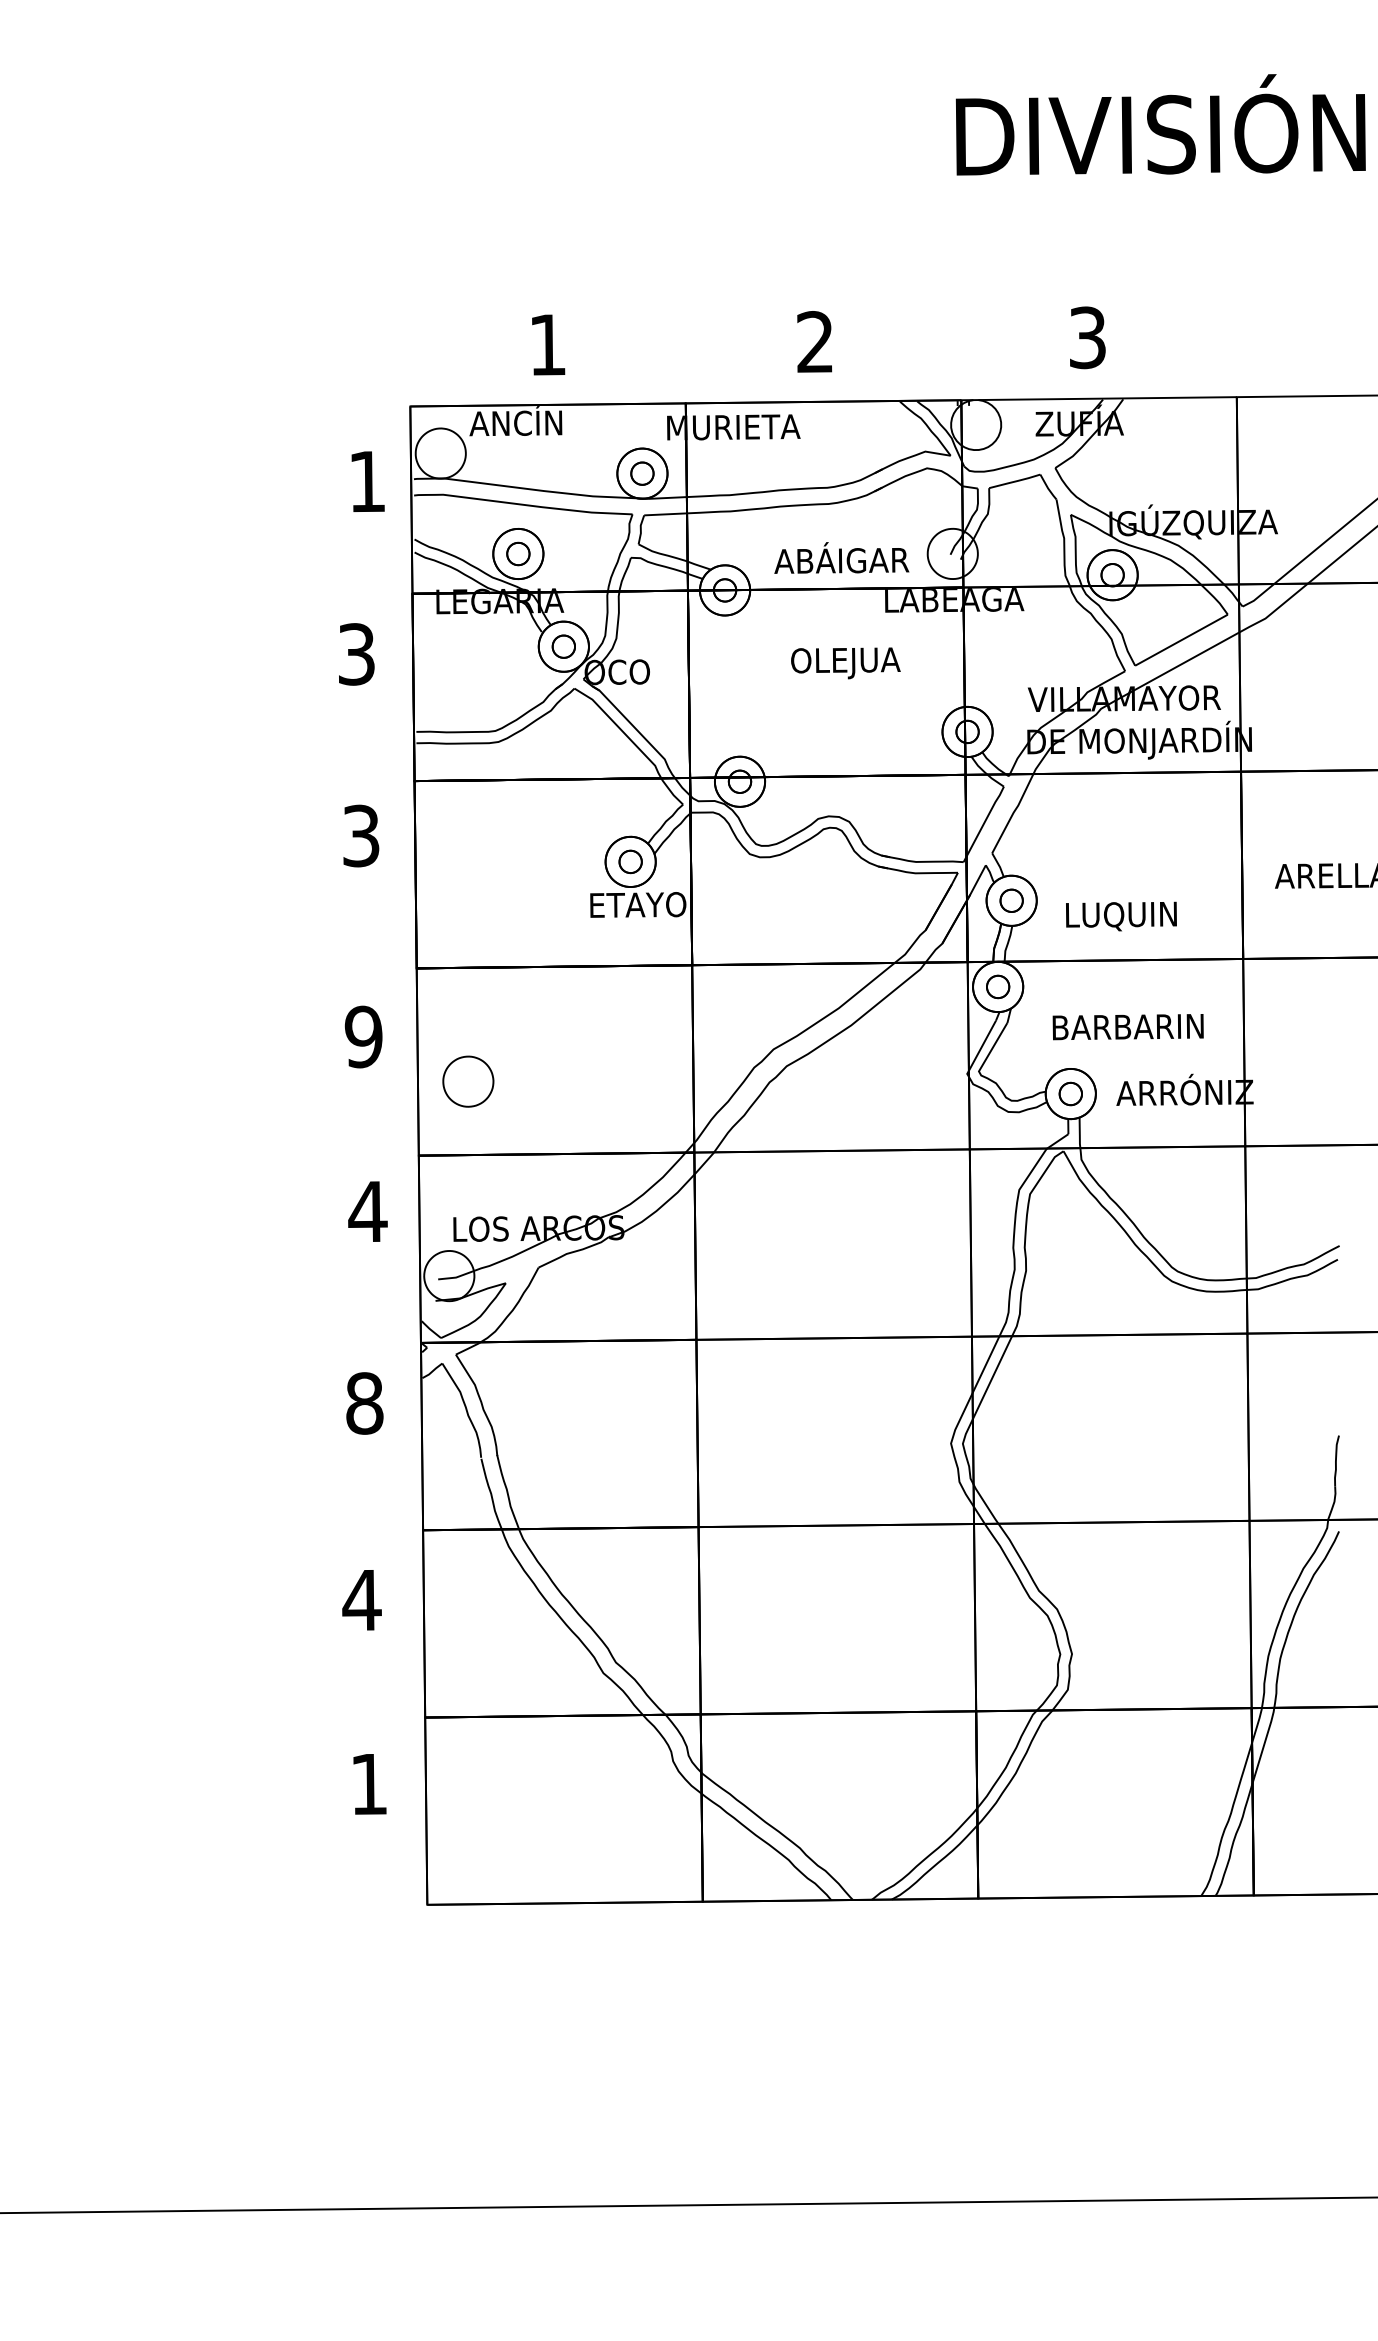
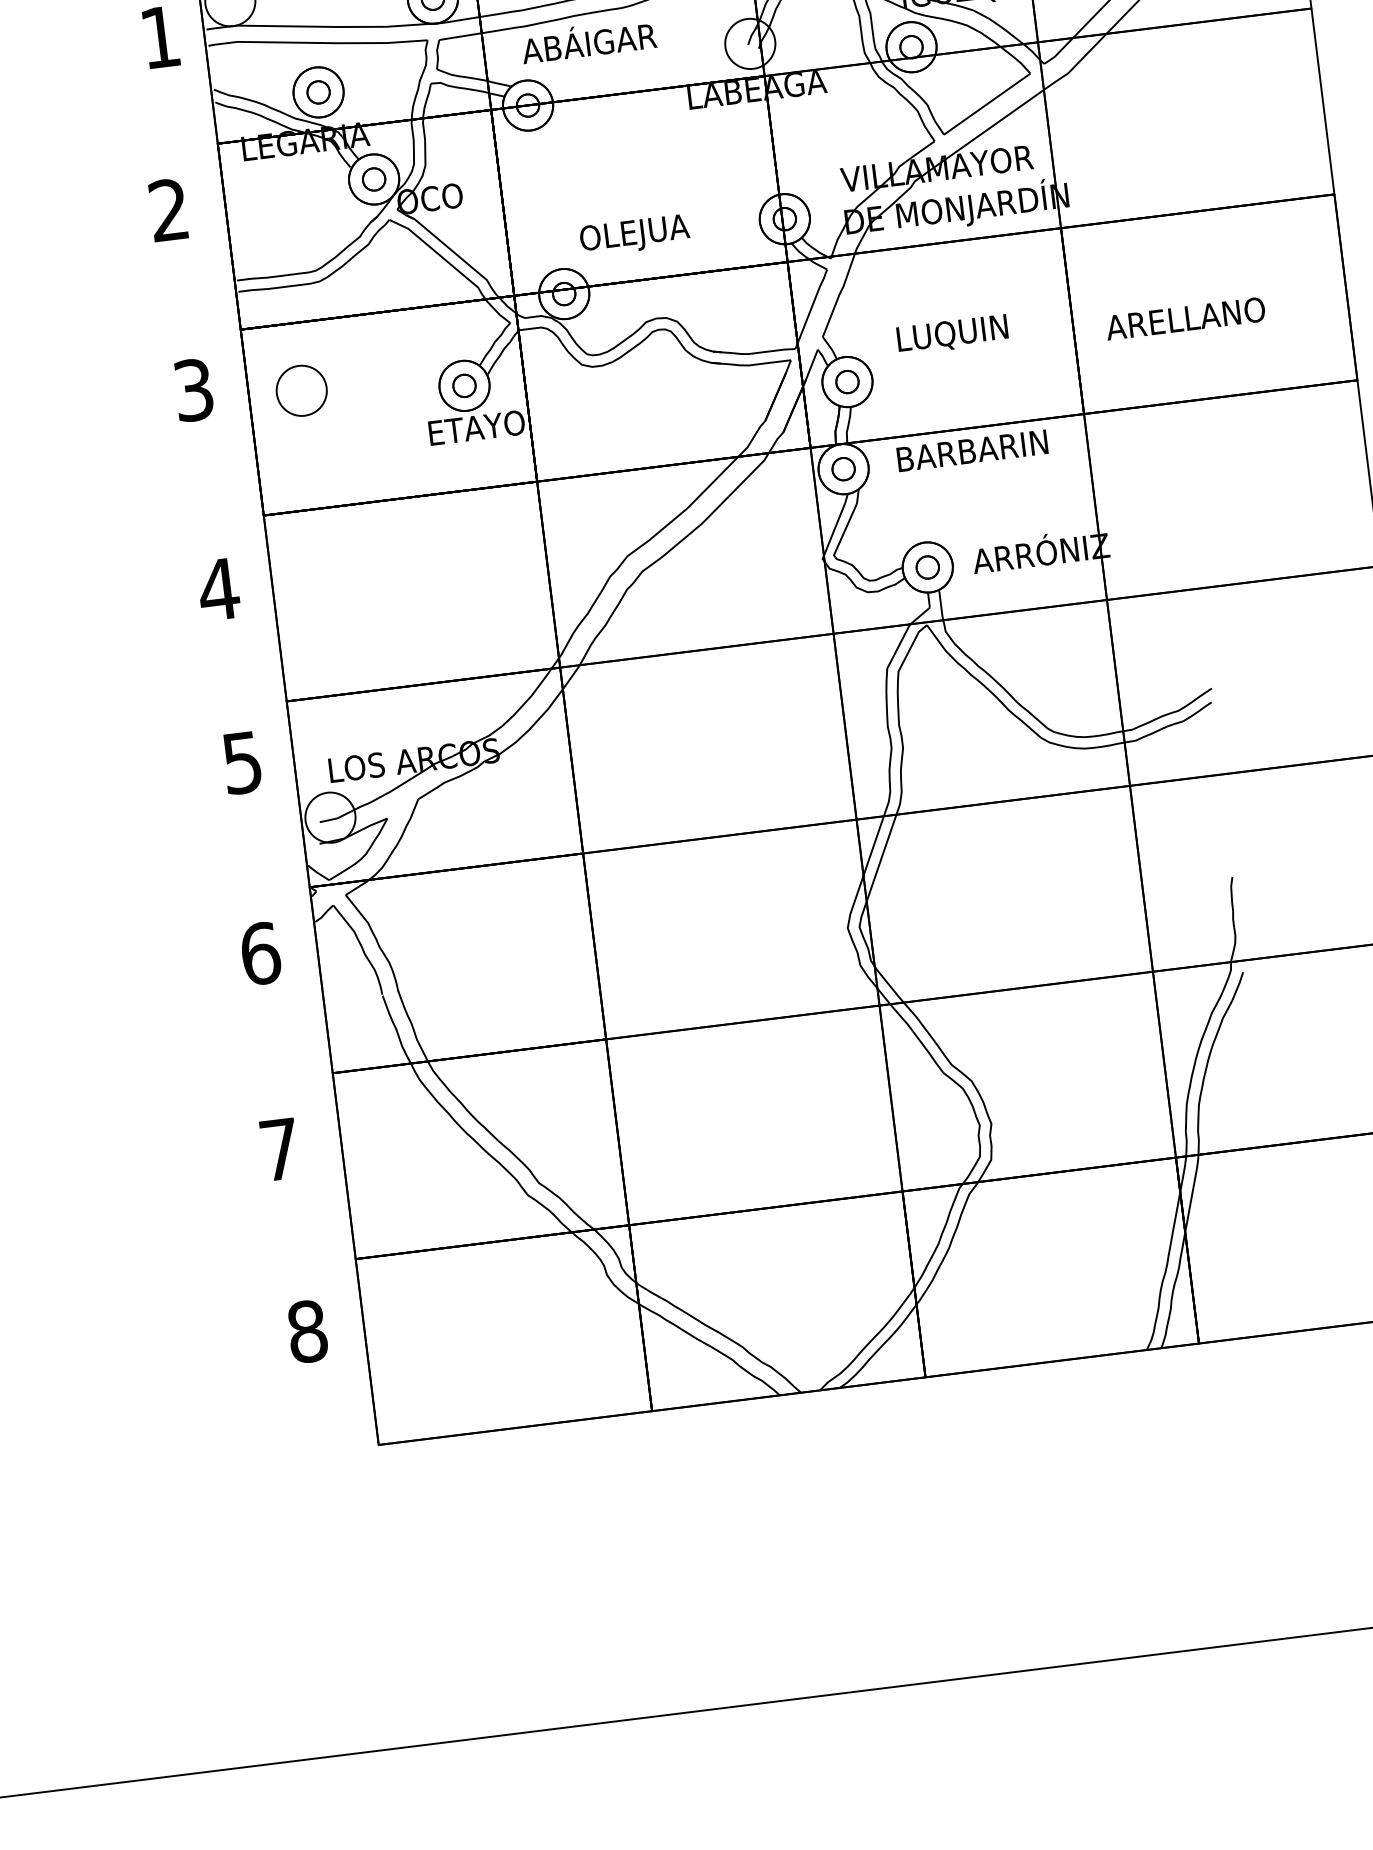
text: (841, 557) -> (588, 40), moved
text: (356, 654) -> (168, 210), 3 -> 2
text: (845, 663) -> (634, 235), moved
text: (1121, 916) -> (952, 334), moved
text: (1127, 1027) -> (971, 451), moved
text: (363, 1036) -> (218, 589), 9 -> 4
part: (468, 1081) -> (301, 390), moved
text: (367, 1212) -> (242, 763), 4 -> 5
text: (364, 1403) -> (260, 953), 8 -> 6
text: (361, 1599) -> (279, 1148), 4 -> 7
text: (369, 1784) -> (307, 1331), 1 -> 8

